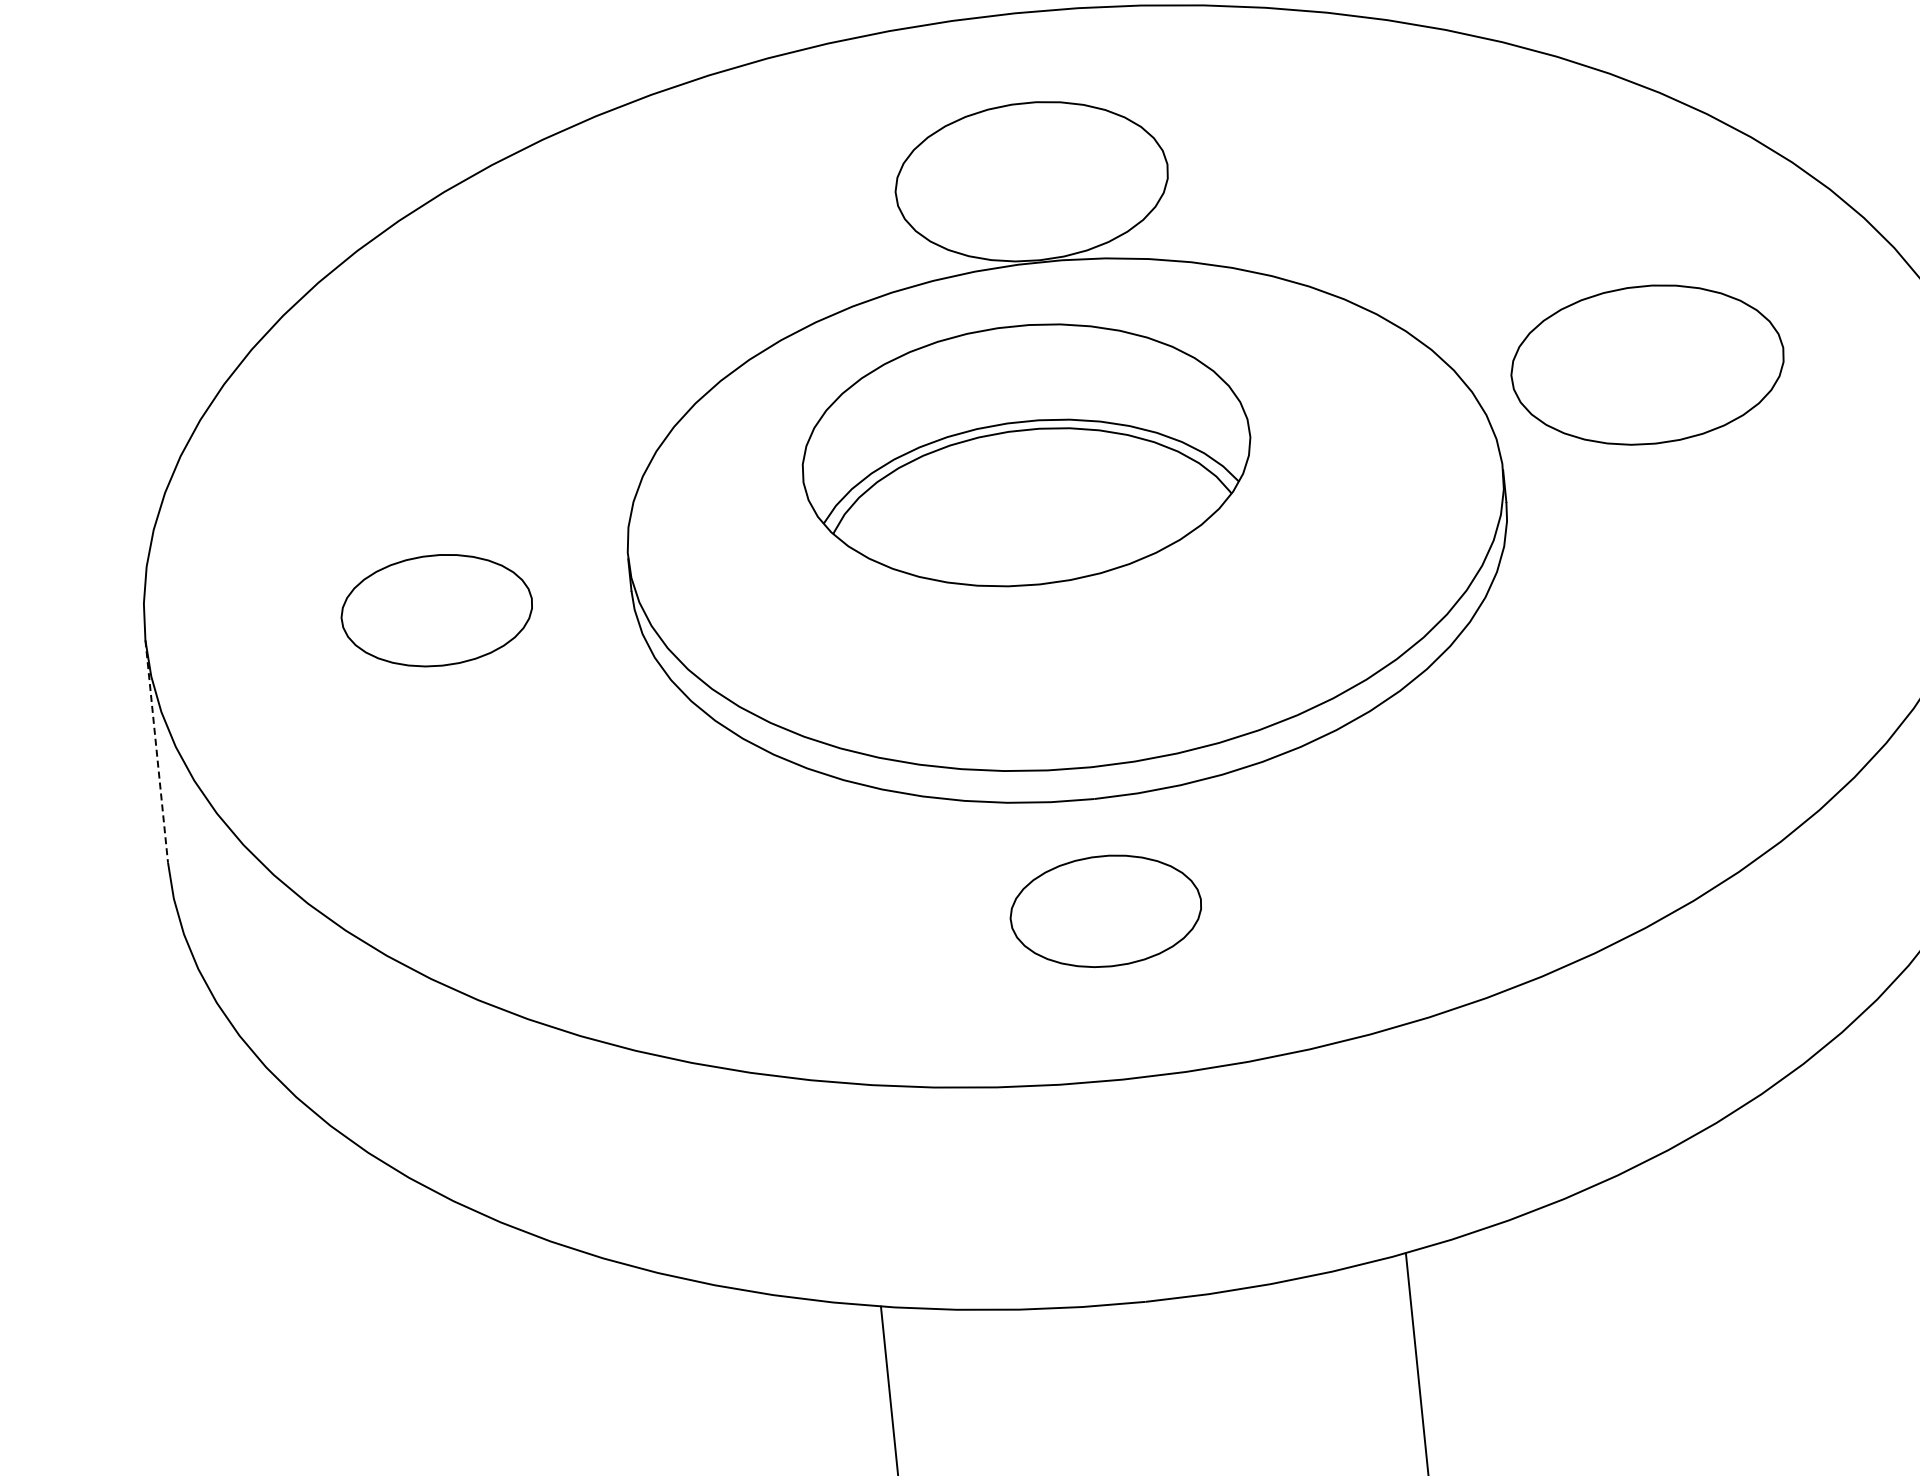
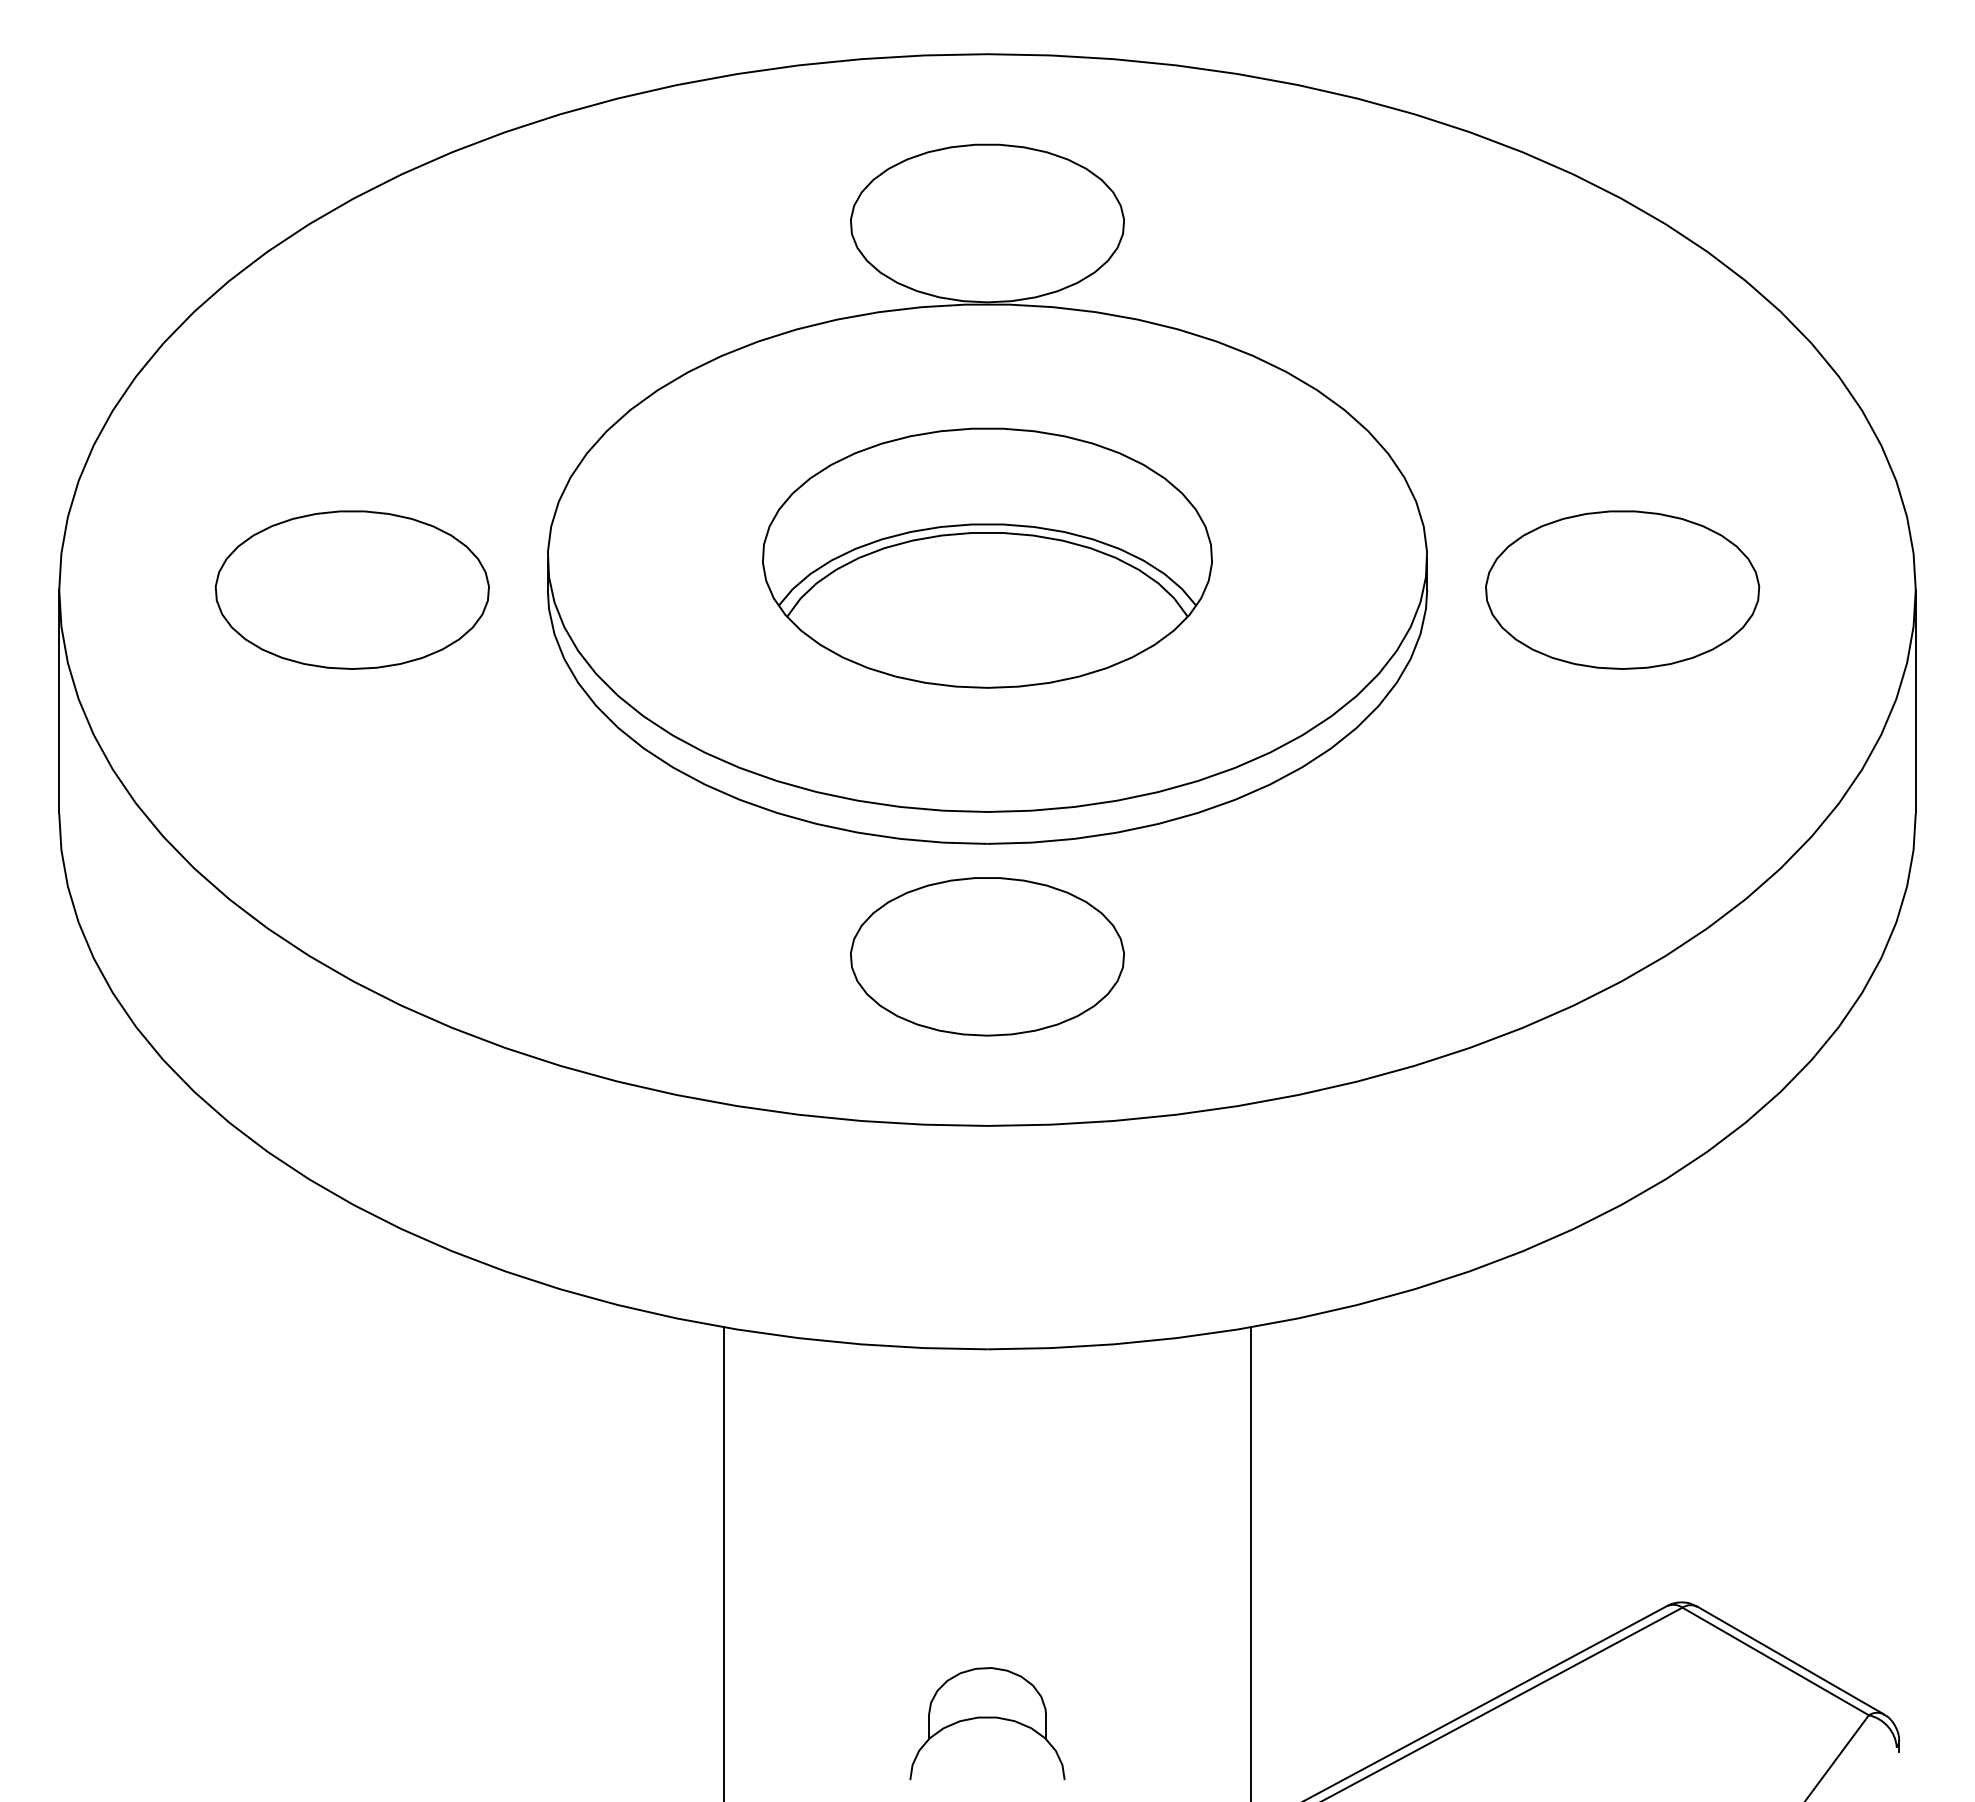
part: (1647, 364) -> (1622, 589), moved
part: (1026, 454) -> (987, 557), moved
part: (436, 610) -> (351, 589), size x1.43
line: (156, 751) -> (59, 701), dashed -> solid
part: (1105, 911) -> (987, 956), size x1.43

